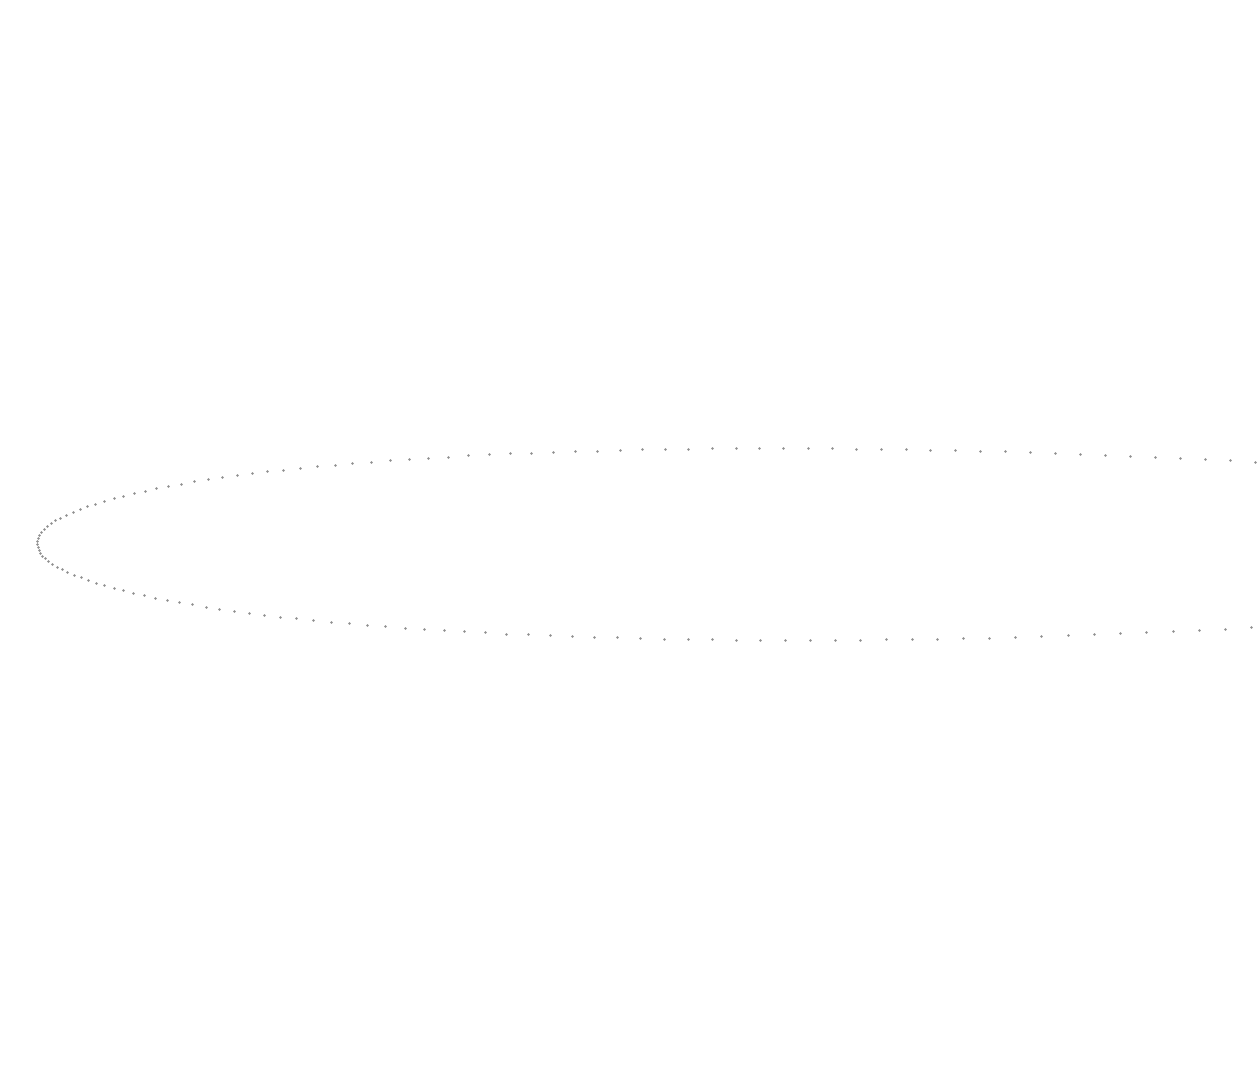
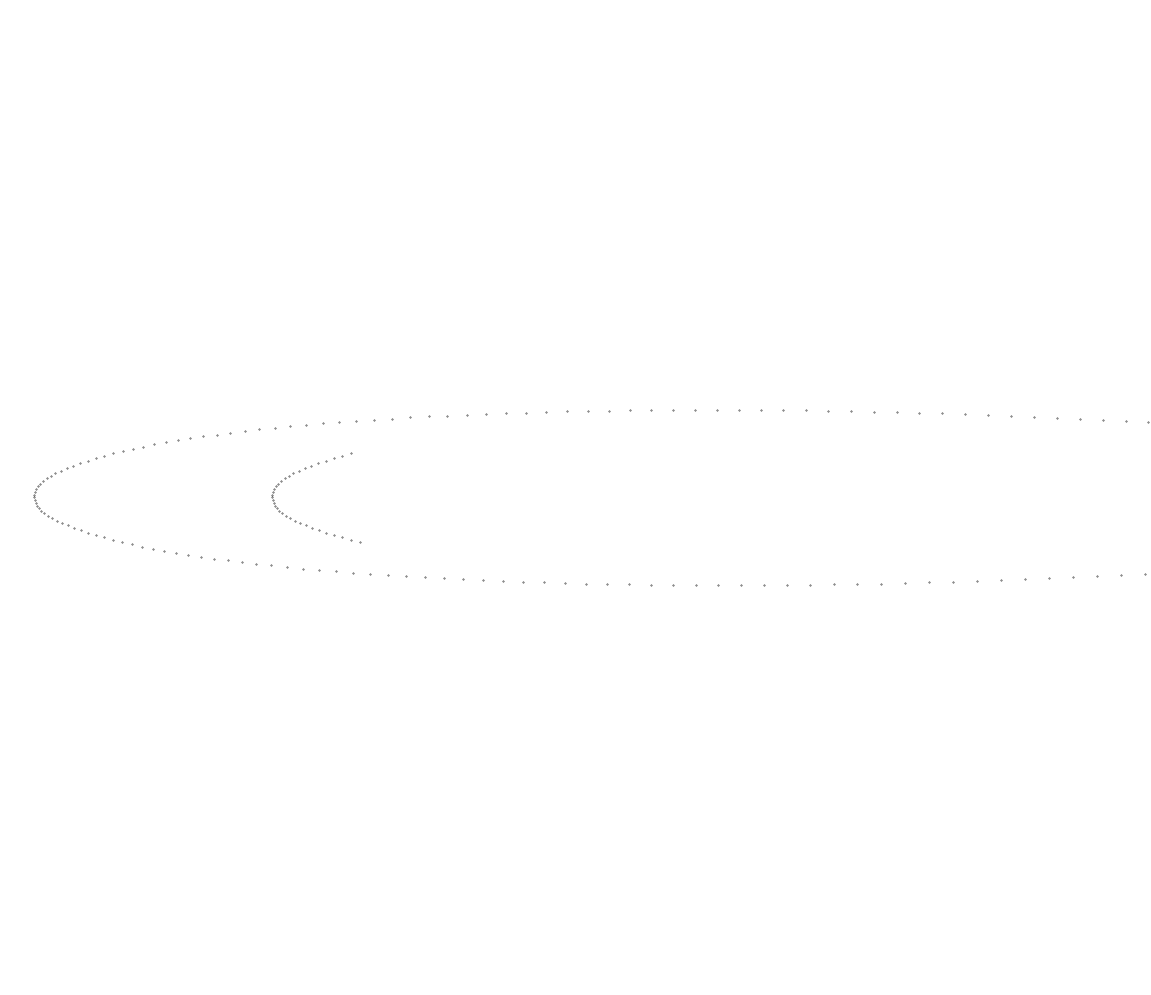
part: (334, 573) -> (306, 524), added

